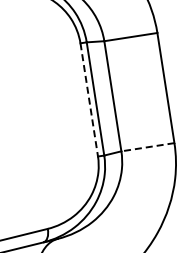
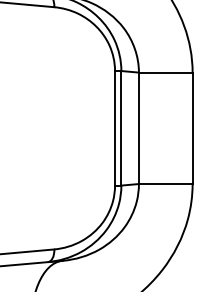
line: (89, 100) -> (115, 128), dashed -> solid
line: (147, 147) -> (165, 184), dashed -> solid

